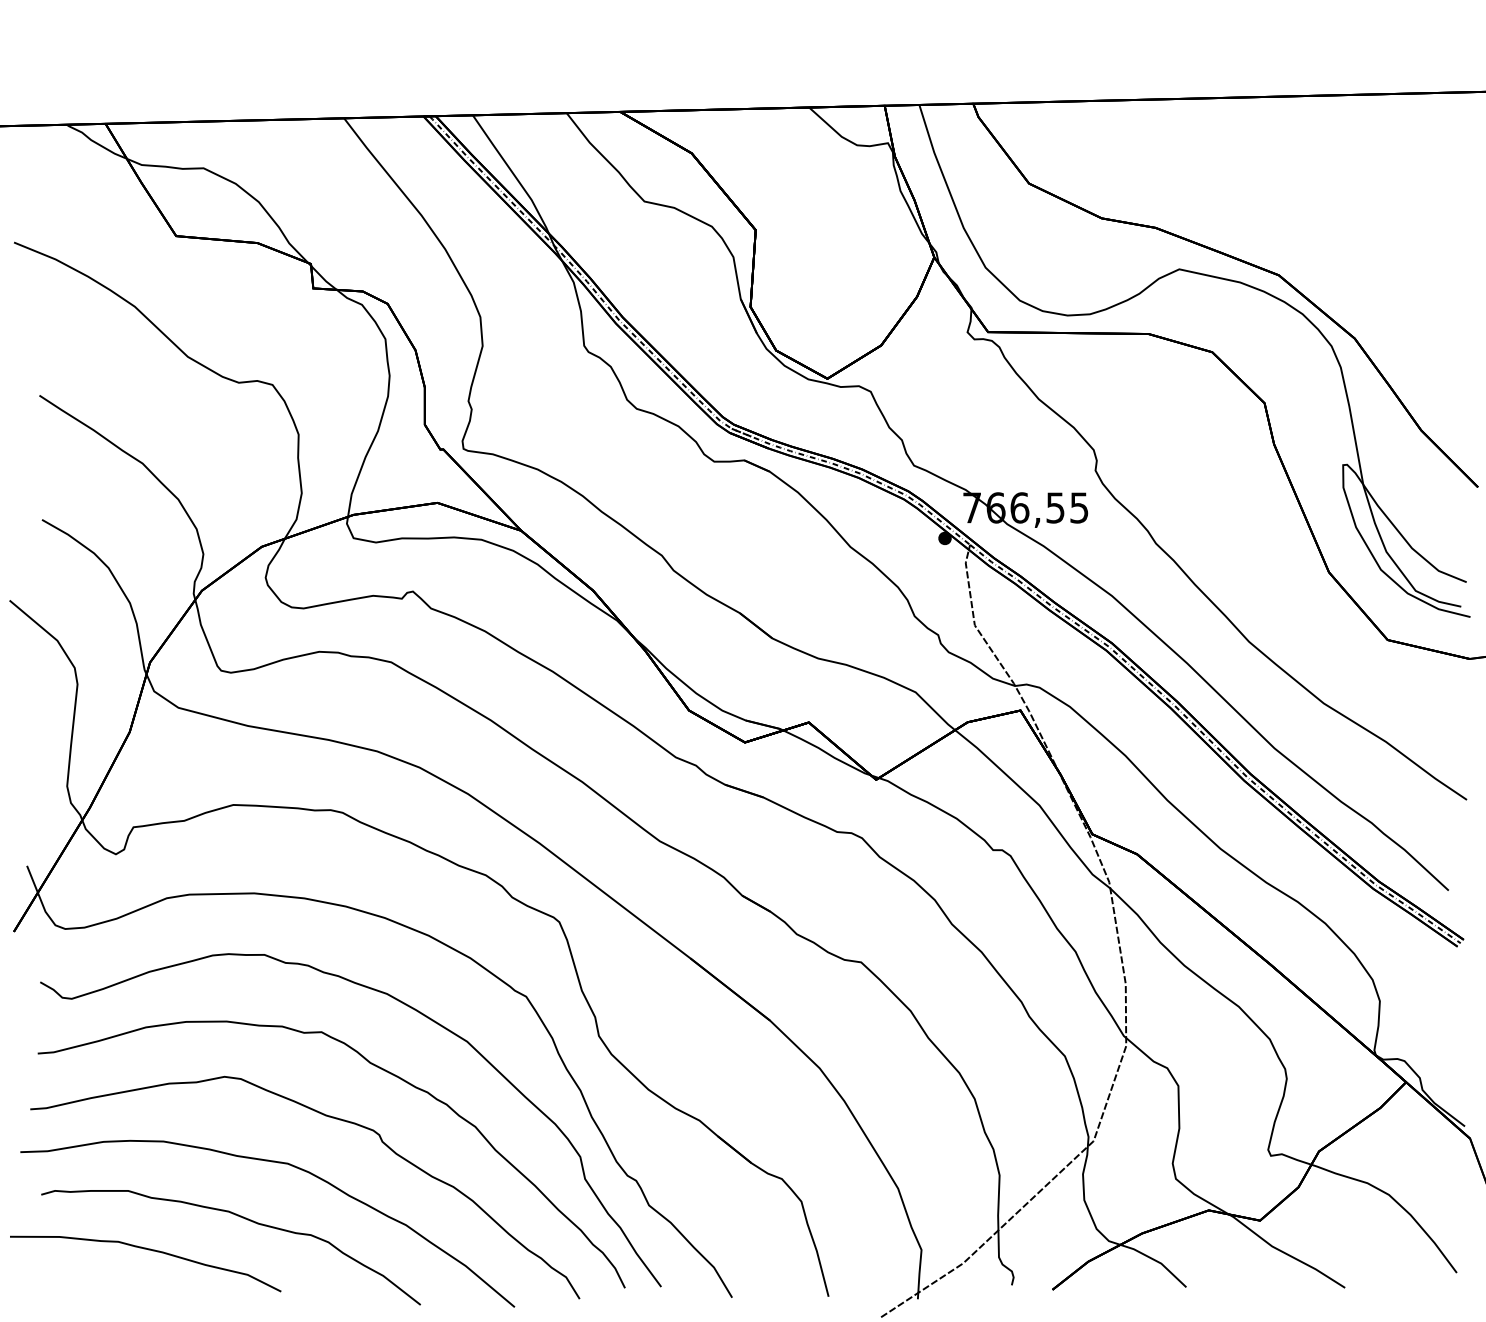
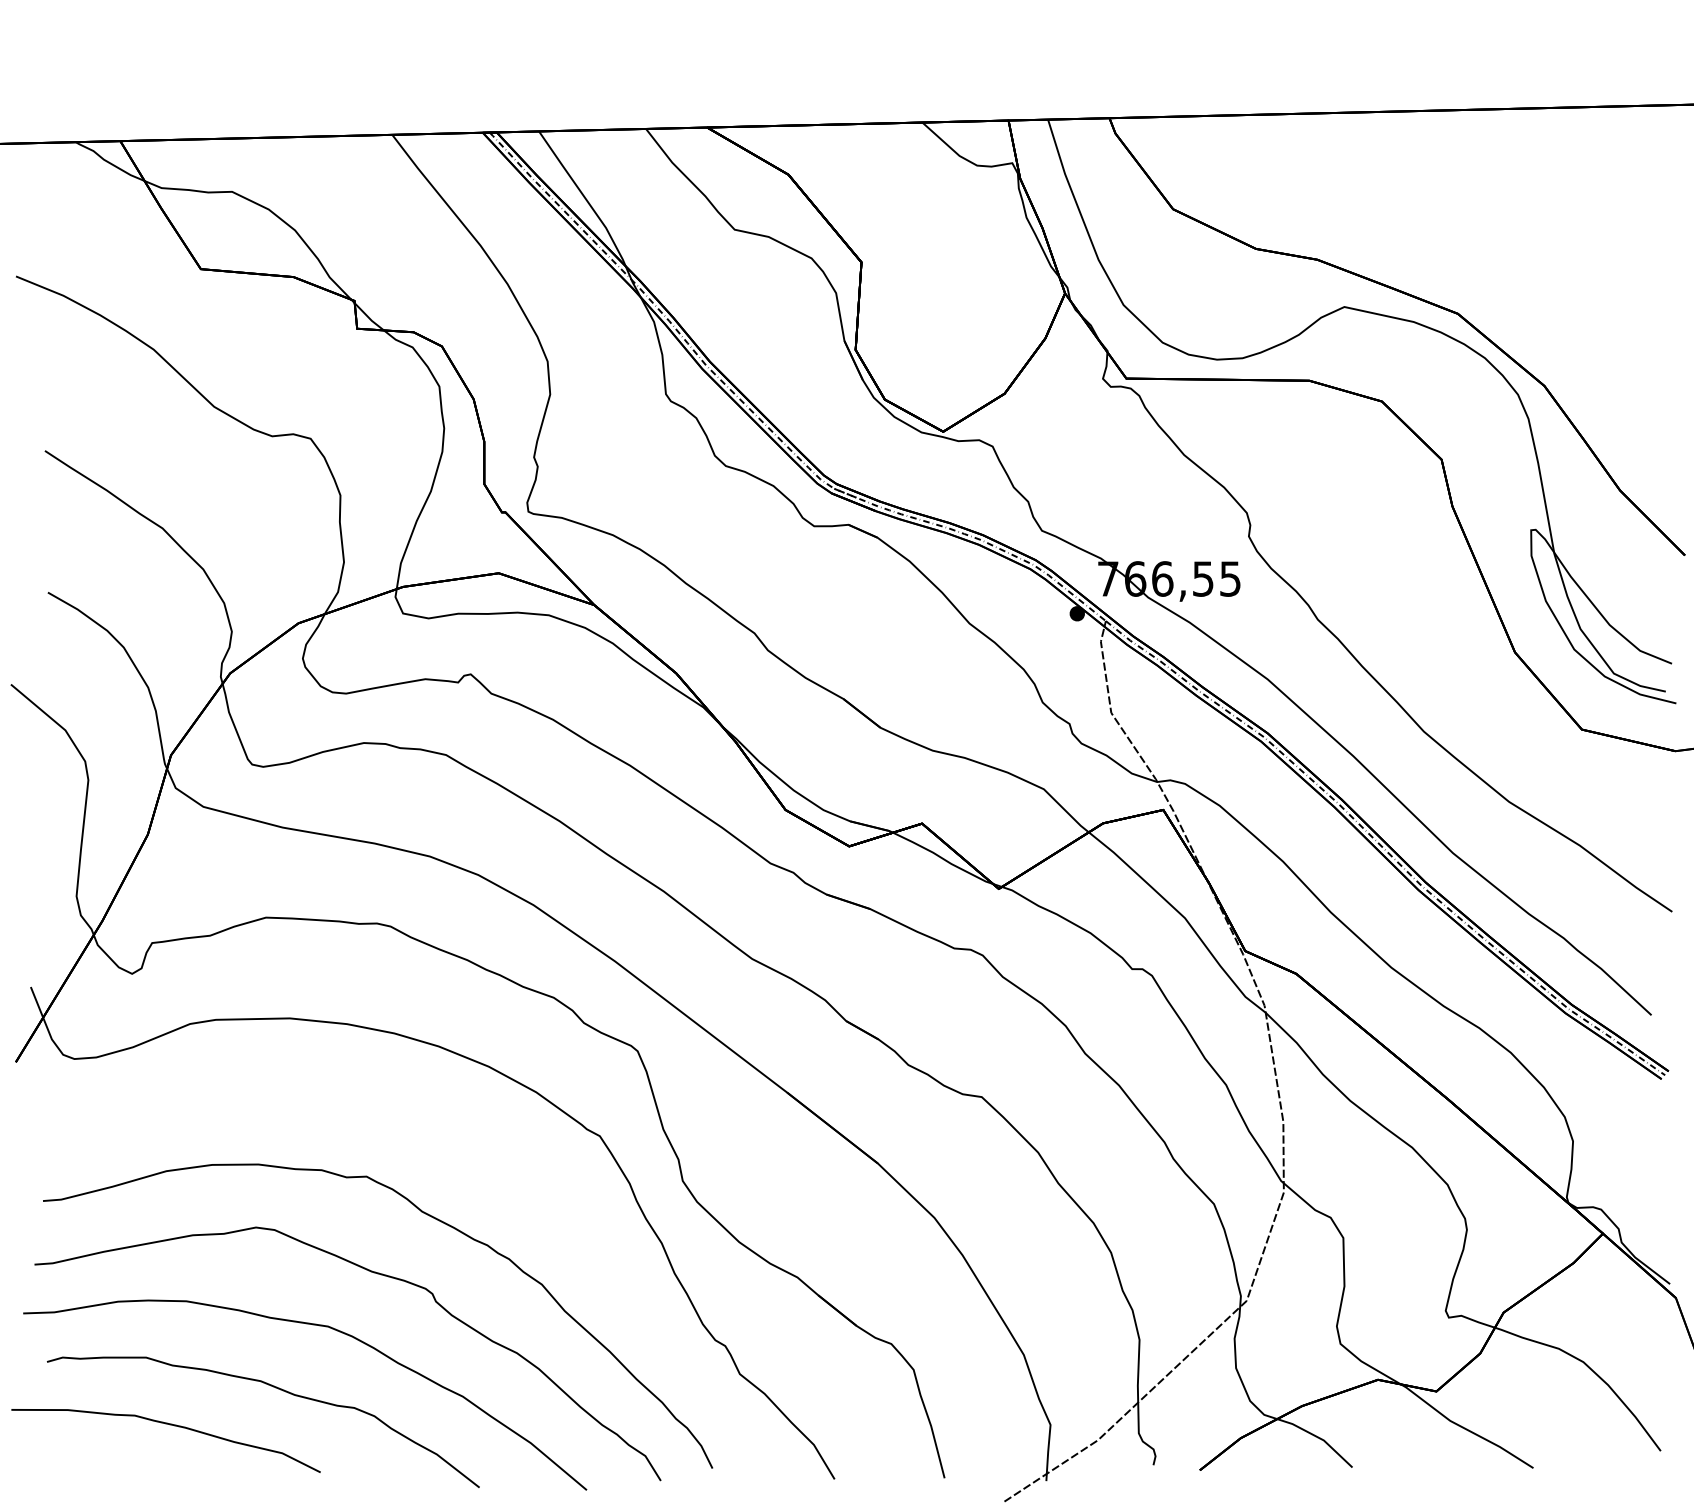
curve: (415, 1011) -> (473, 1152), removed

